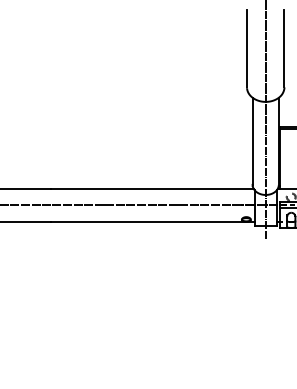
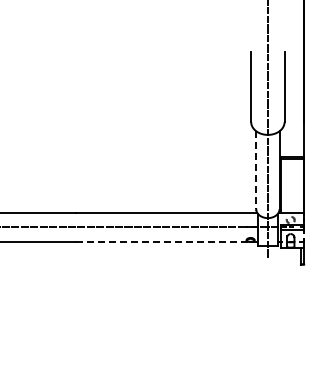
line: (252, 141) -> (256, 170), solid -> dashed
line: (152, 222) -> (166, 242), solid -> dashed

